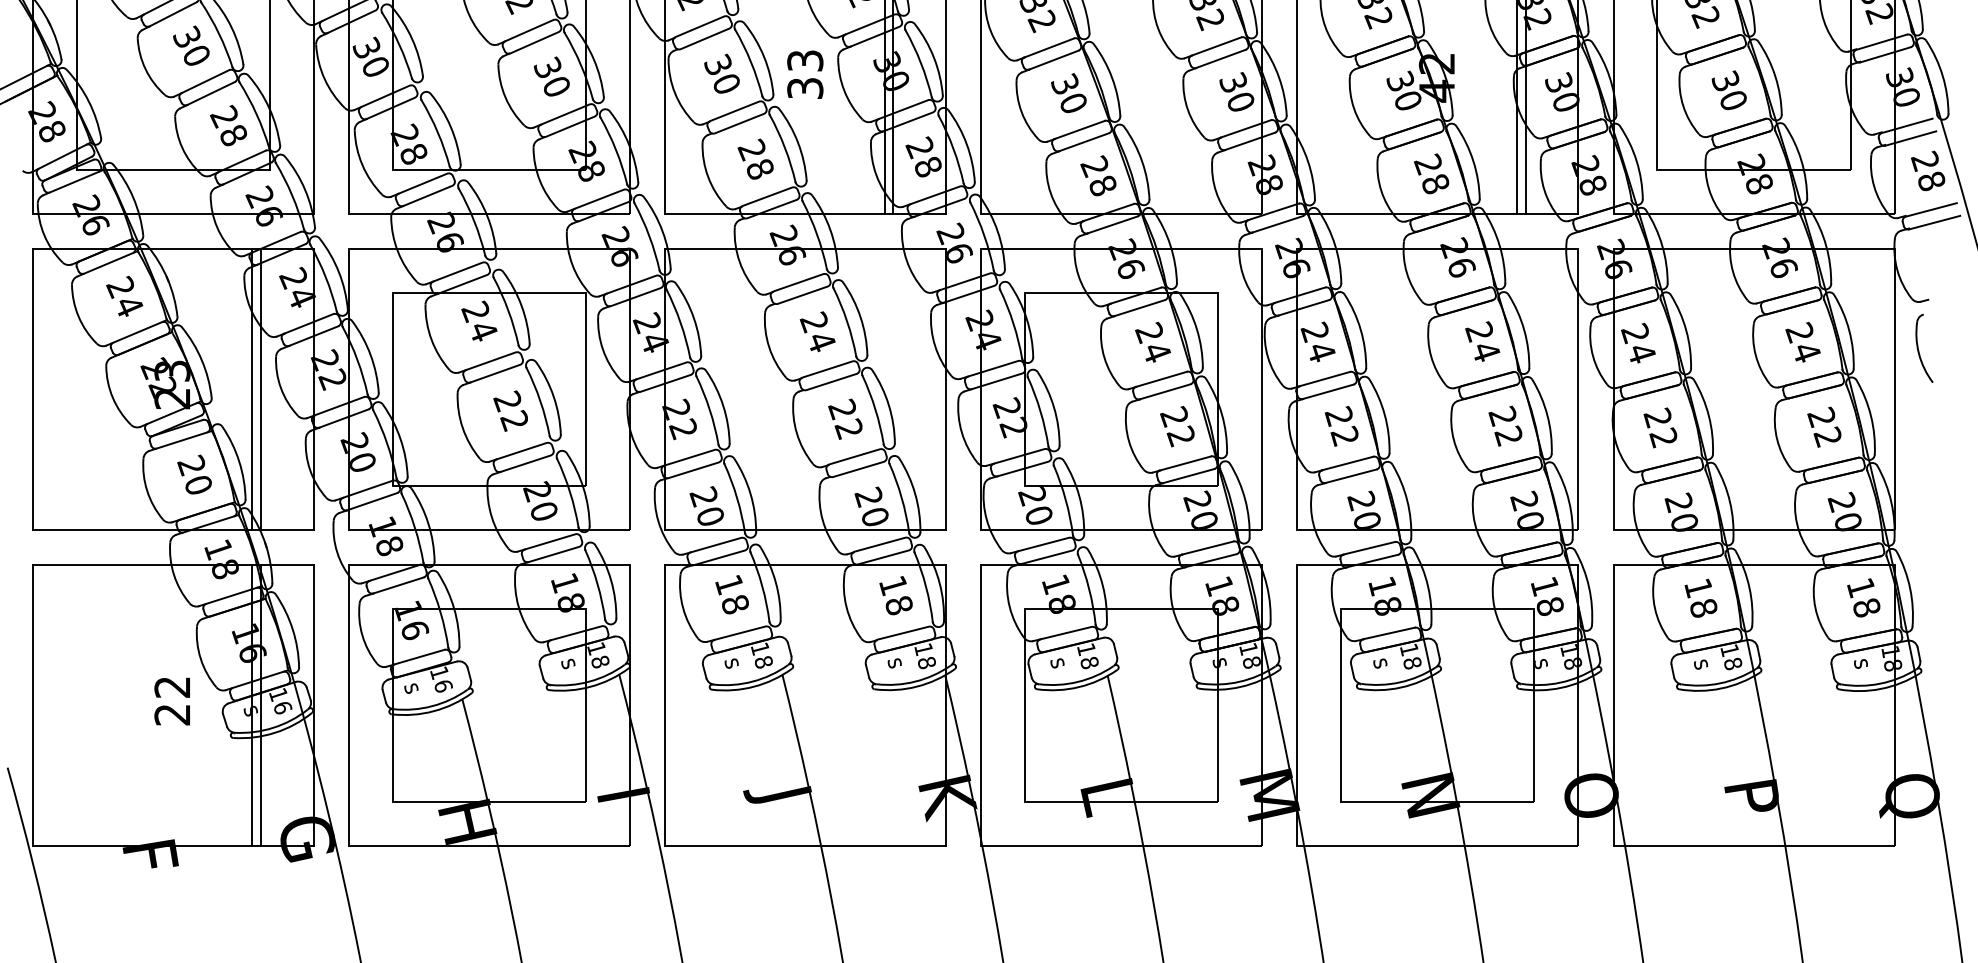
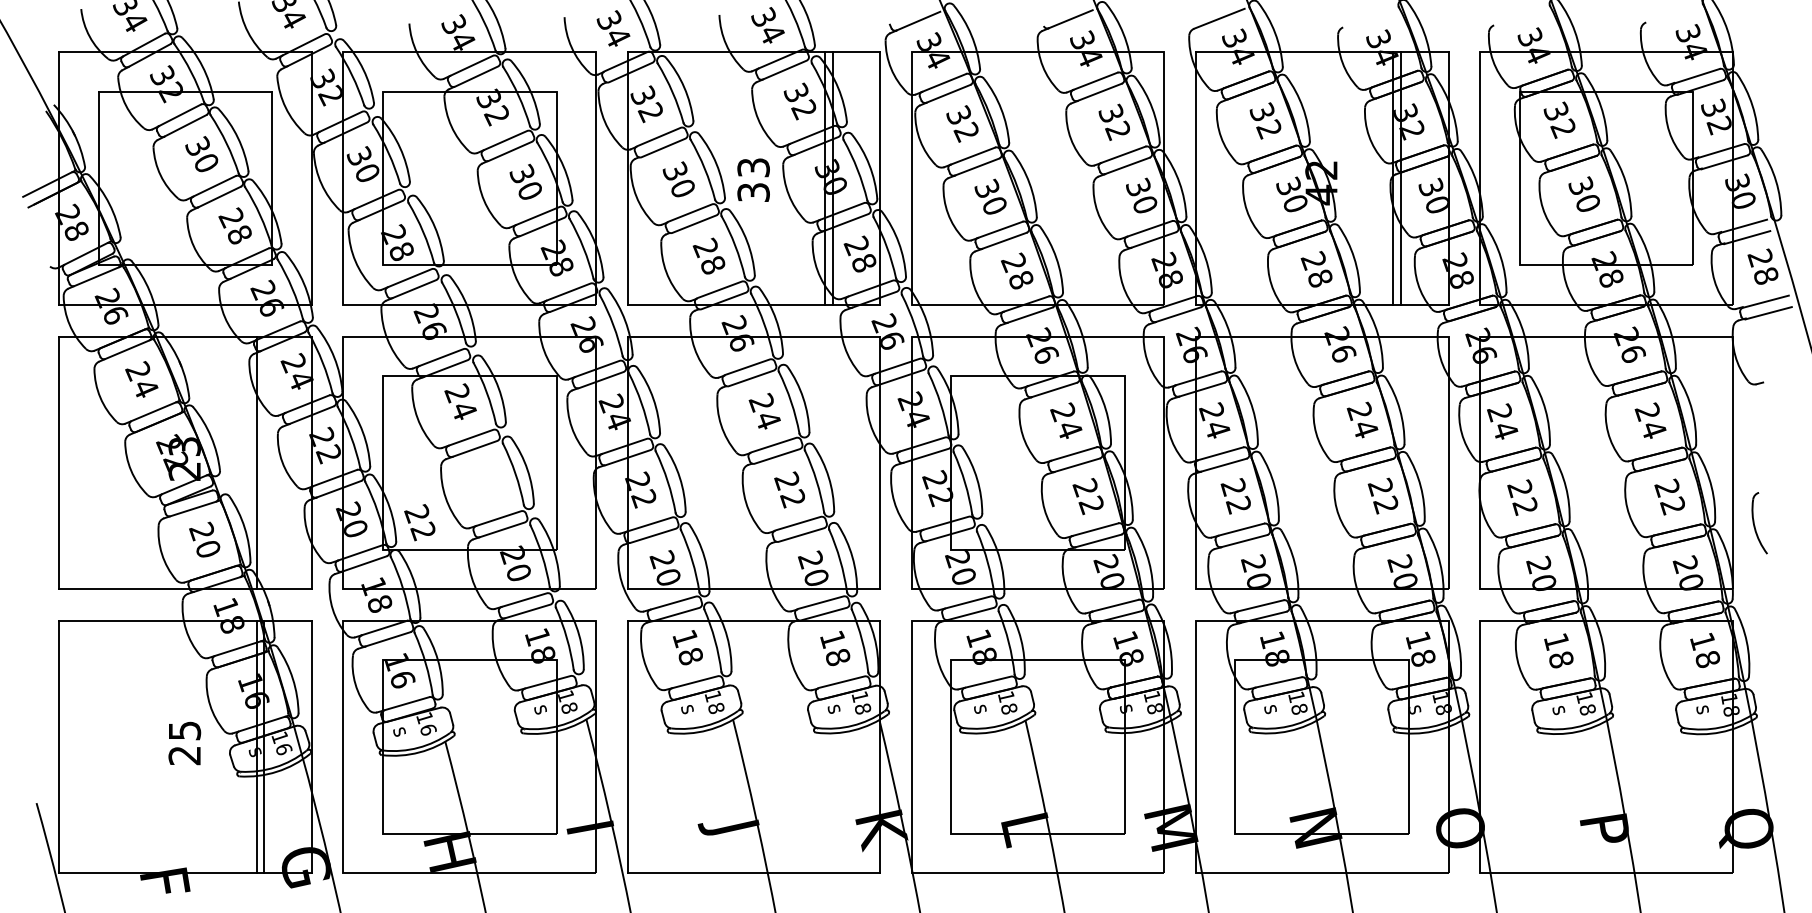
part: (1924, 348) -> (1759, 523), moved
line: (261, 388) -> (264, 462), removed
text: (510, 411) -> (419, 522), moved
text: (172, 686) -> (184, 730), 22 -> 25

